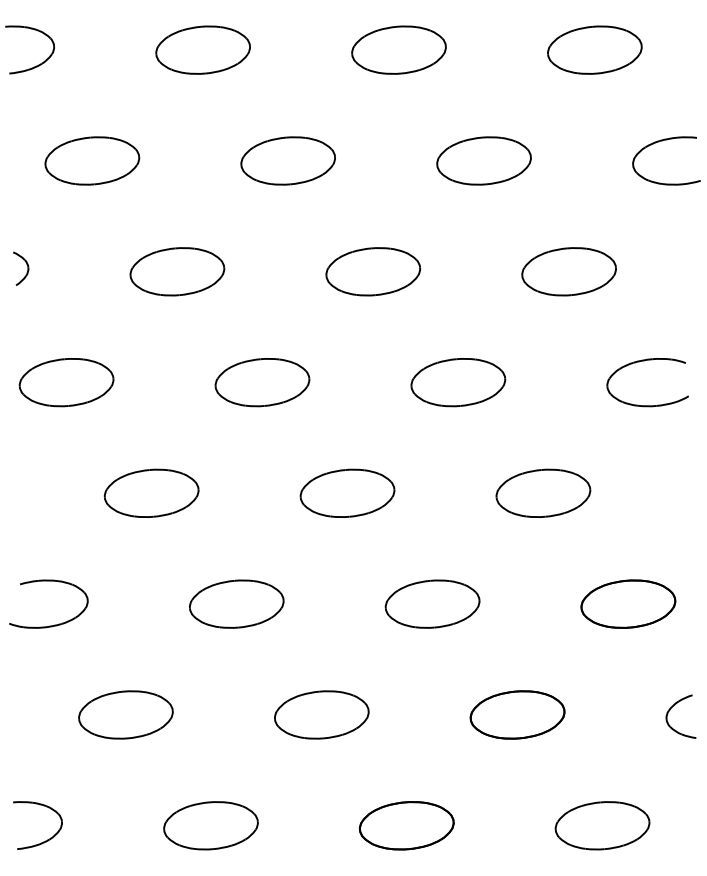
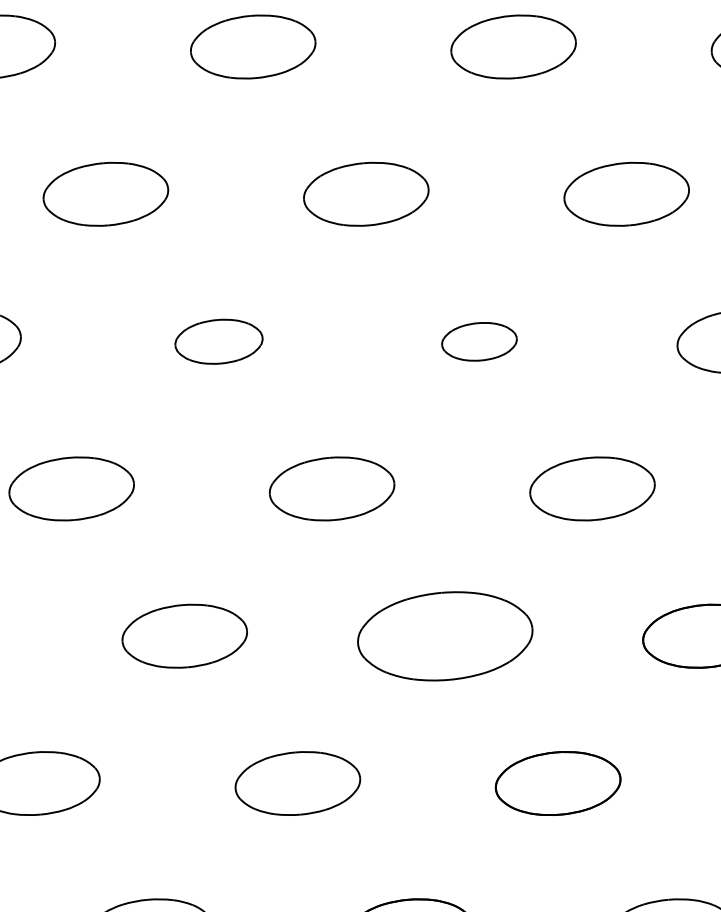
part: (262, 382) -> (219, 341), size x0.7
part: (458, 382) -> (479, 341), size x0.6
part: (432, 603) -> (445, 635), size x1.4

